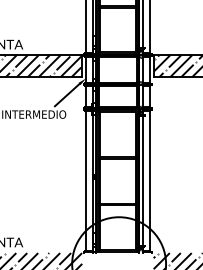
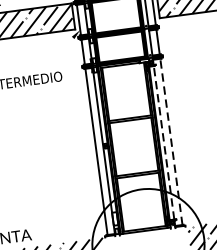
line: (66, 95) -> (59, 53), removed
line: (149, 180) -> (171, 141), solid -> dashed
line: (143, 181) -> (164, 143), solid -> dashed

